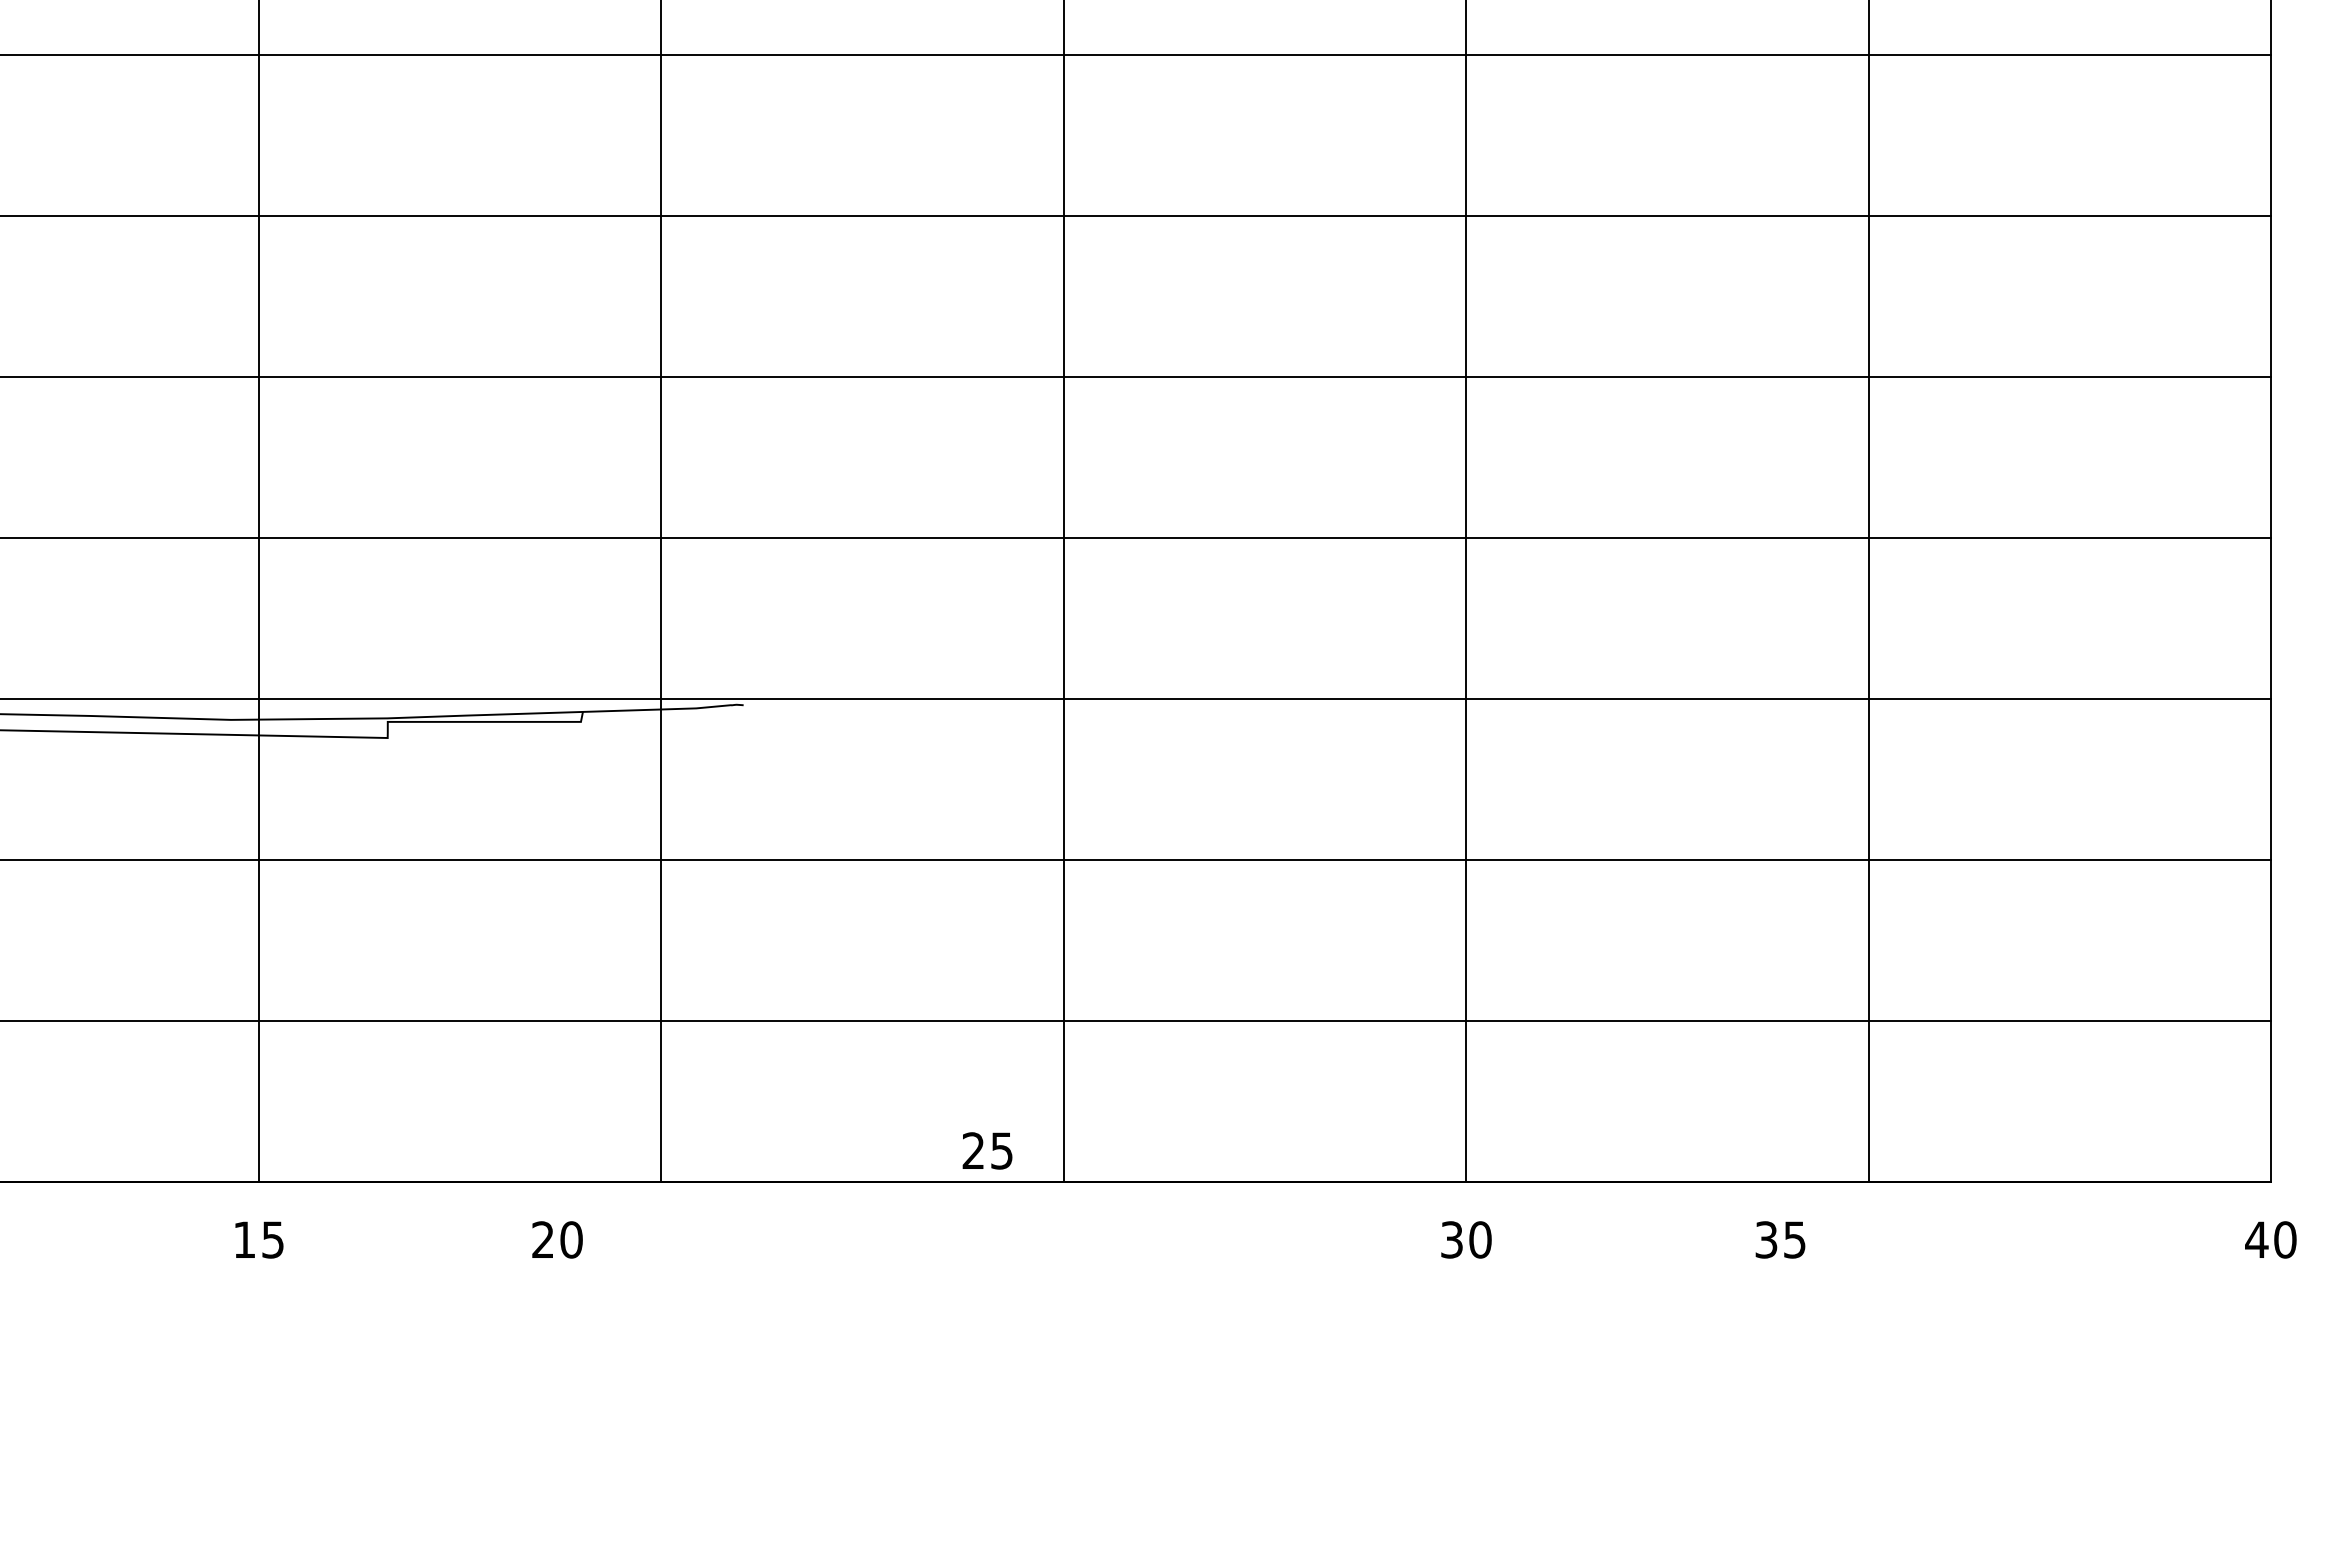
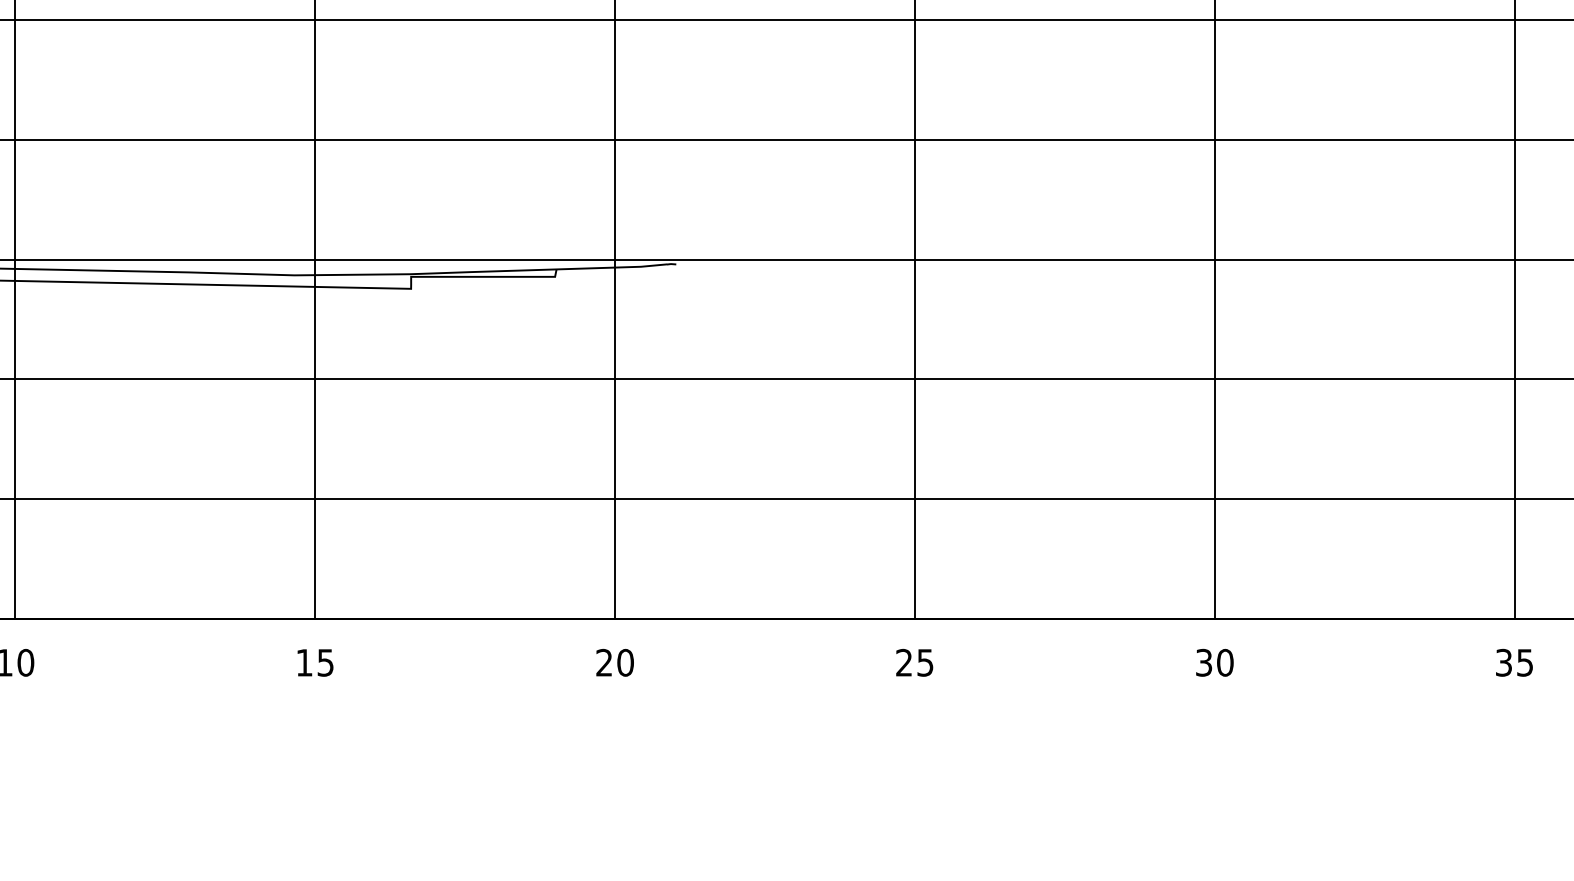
text: (987, 1150) -> (914, 662), moved
text: (557, 1239) -> (615, 662), moved
text: (1780, 1239) -> (1514, 662), moved

